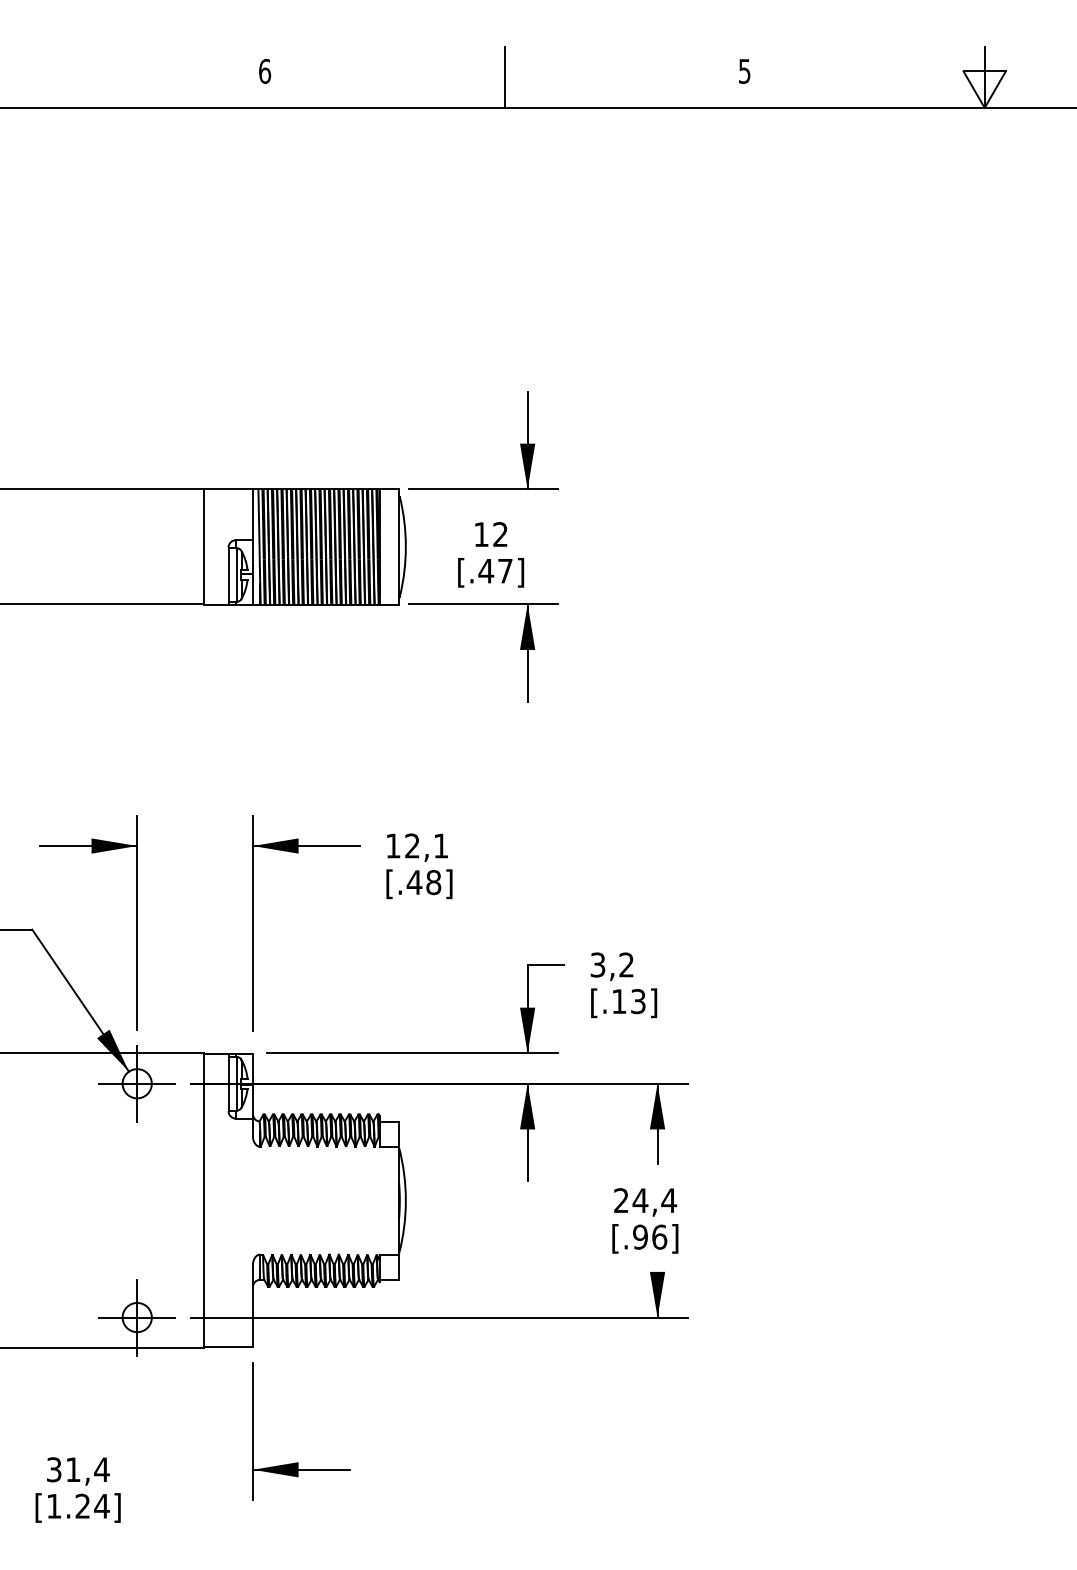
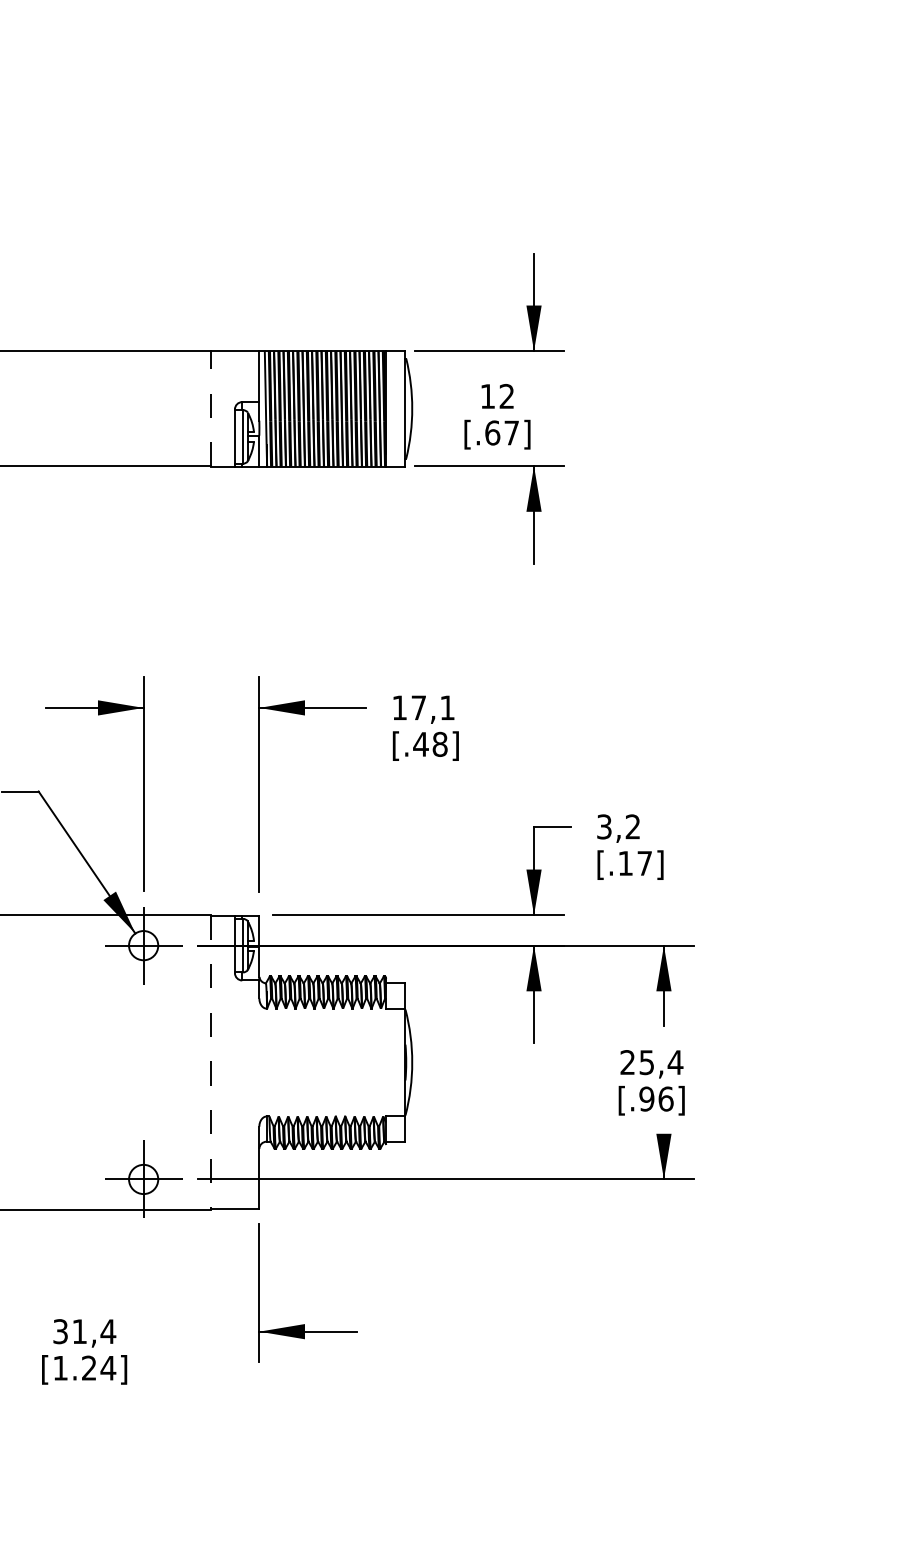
line: (204, 546) -> (210, 408), solid -> dashed
text: (486, 570) -> (492, 432), [.47] -> [.67]
text: (412, 845) -> (418, 707), 12,1 -> 17,1
text: (638, 1001) -> (644, 863), [.13] -> [.17]
text: (640, 1200) -> (646, 1062), 24,4 -> 25,4
line: (204, 1201) -> (210, 1063), solid -> dashed

